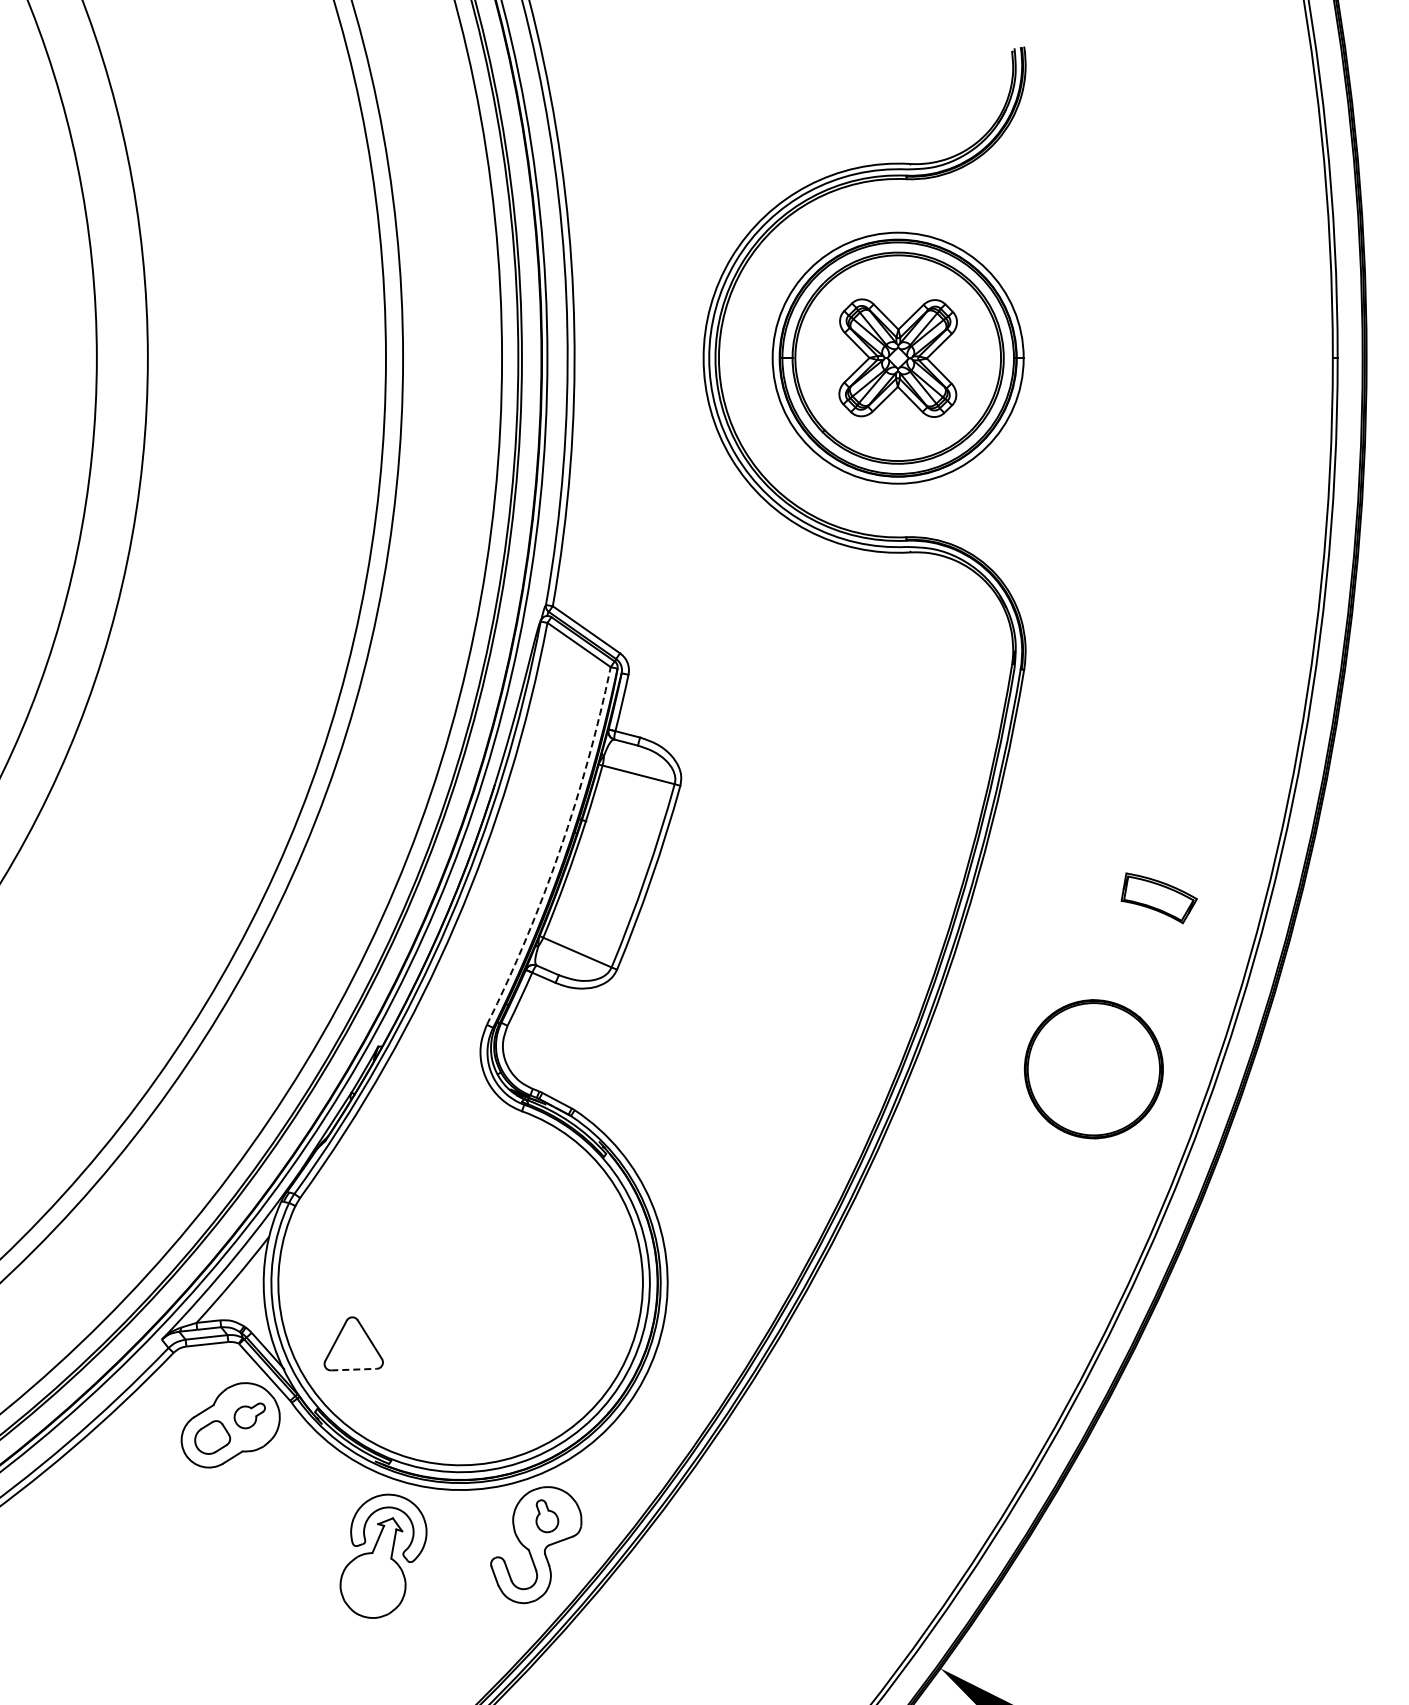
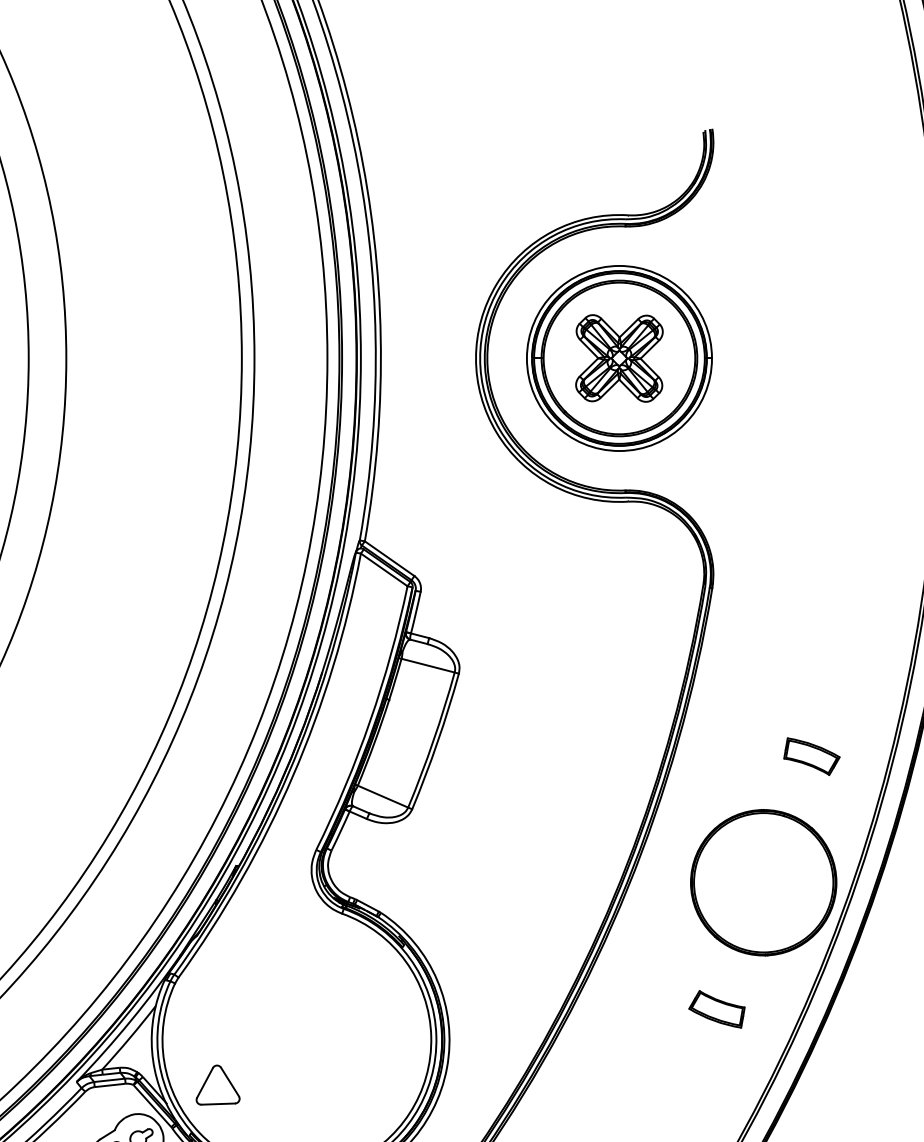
arc: (560, 849) -> (370, 720), dashed -> solid
part: (1093, 1068) -> (763, 882), size x1.43
part: (1030, 1240) -> (717, 1008), added
line: (354, 1369) -> (218, 1104), dashed -> solid

